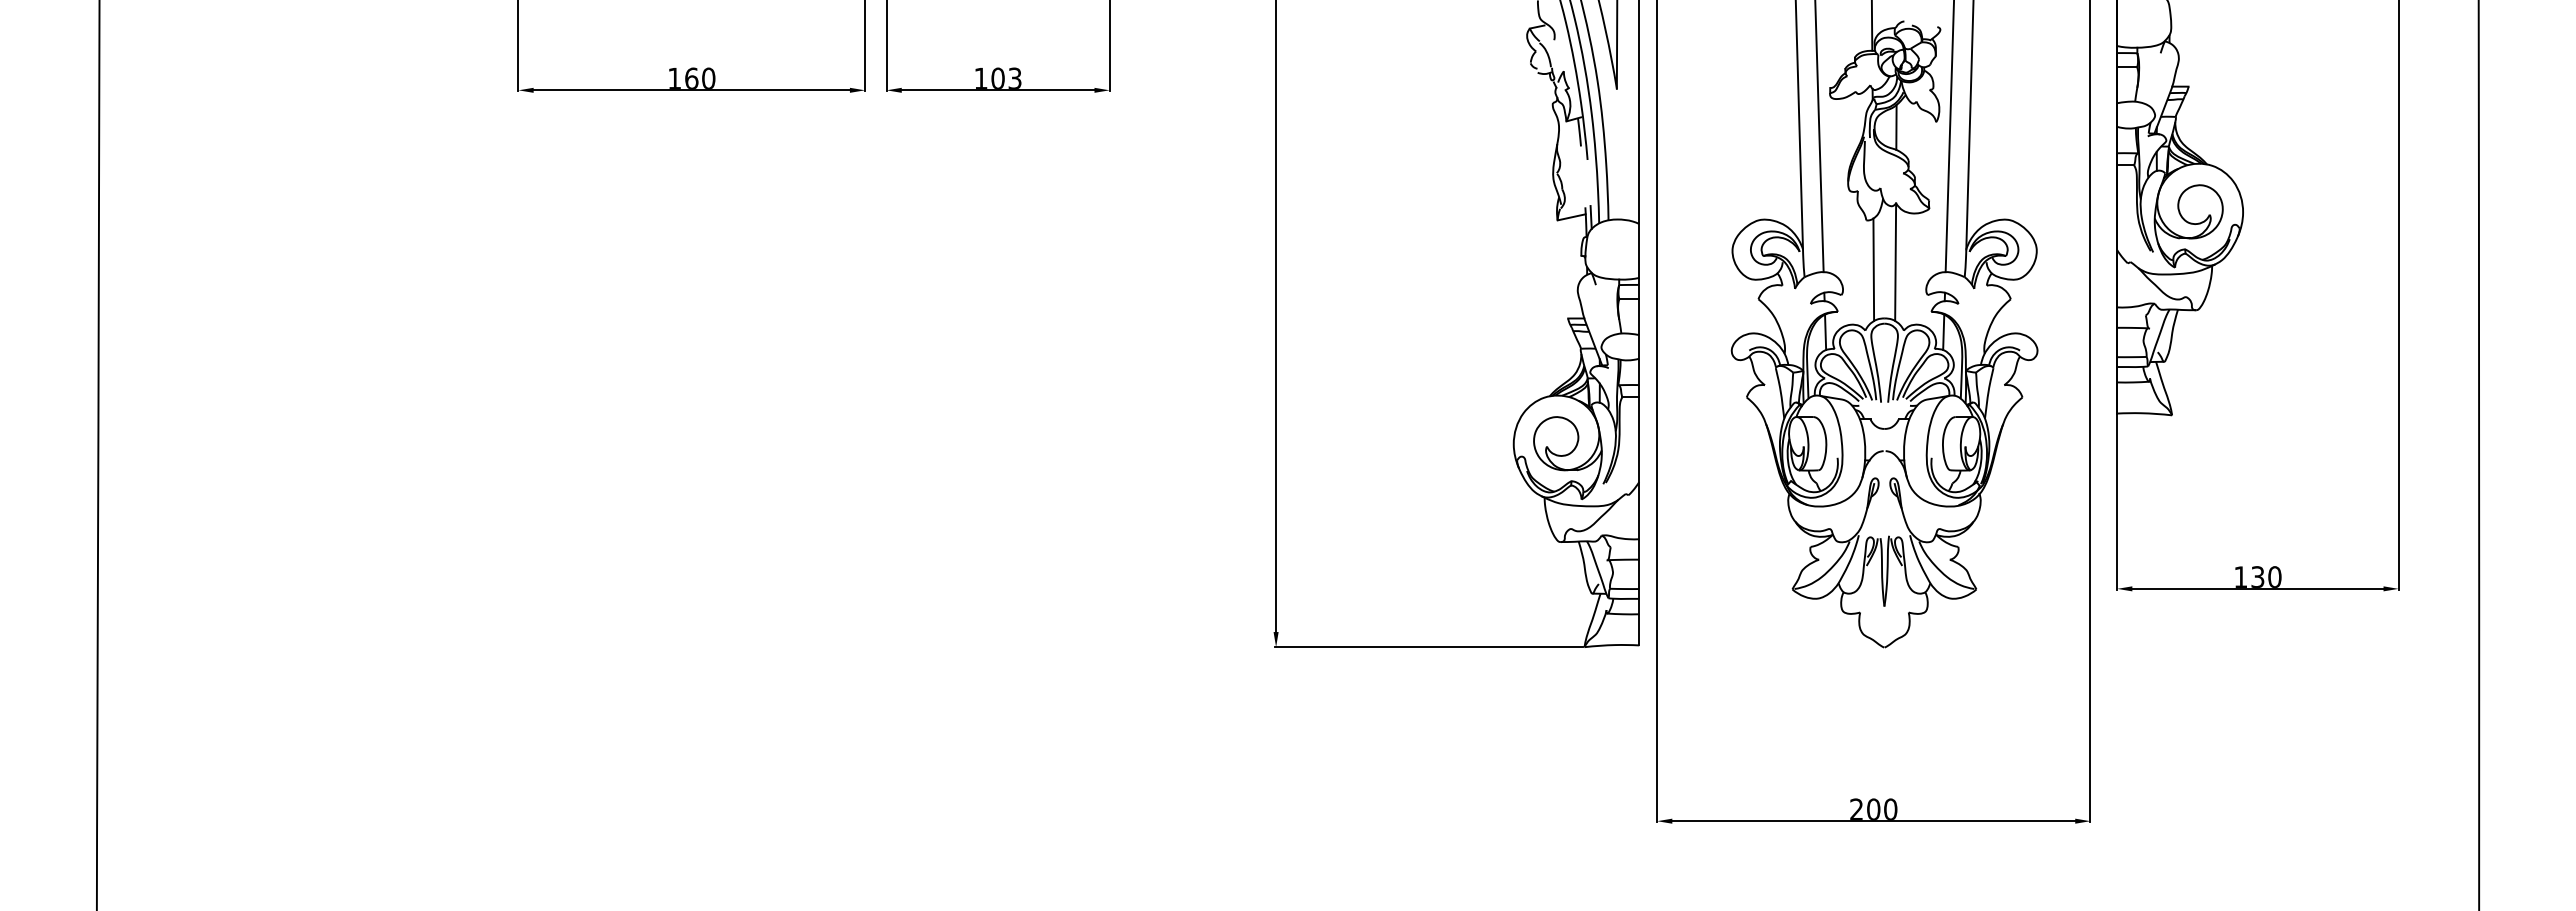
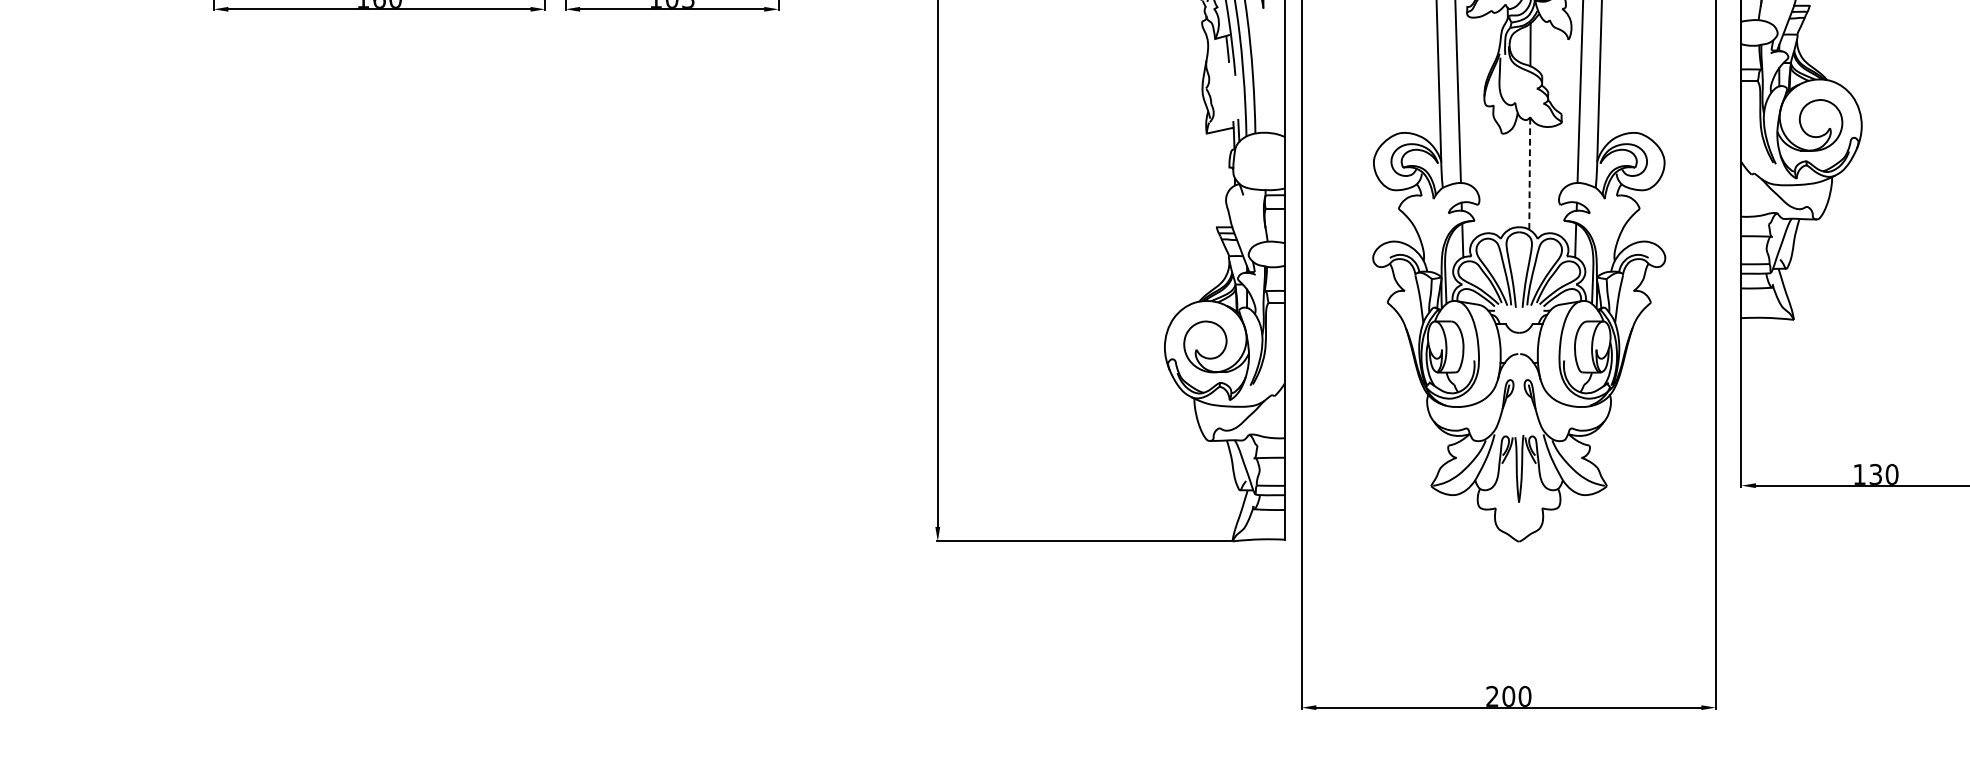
line: (1895, 262) -> (1529, 173), solid -> dashed
line: (1873, 269) -> (1508, 180), removed

